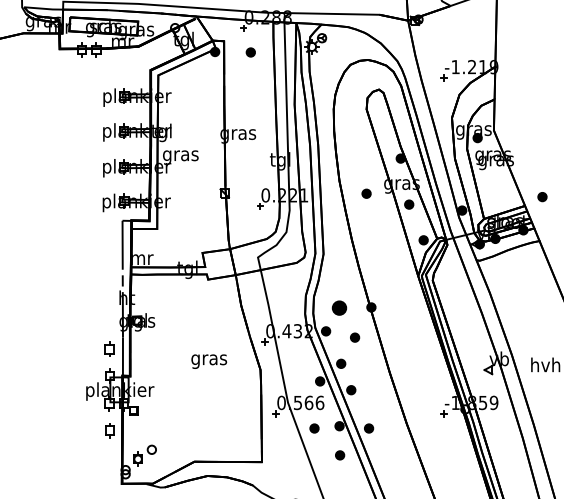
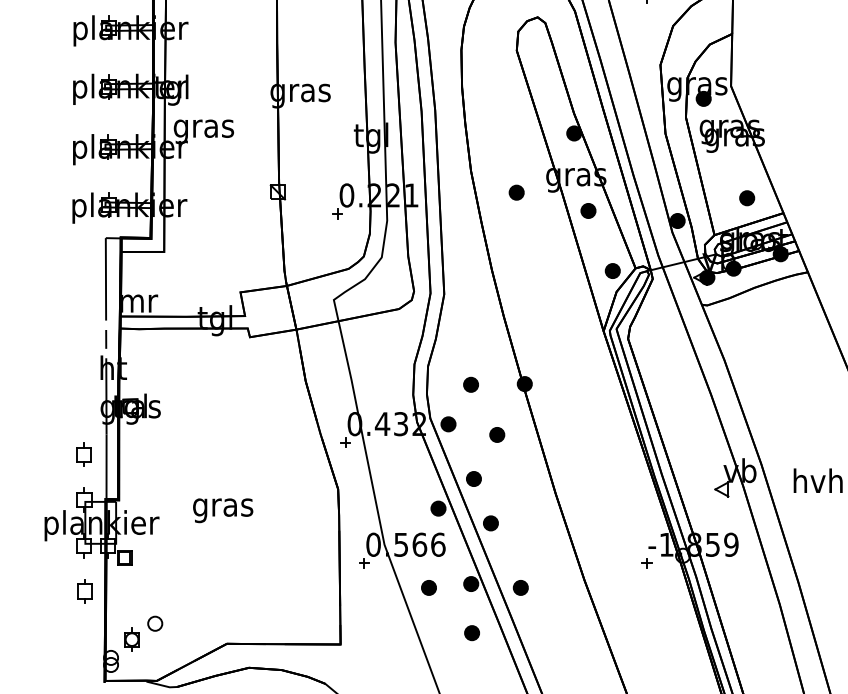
part: (542, 197) -> (747, 198), moved
part: (339, 307) -> (471, 384), size x0.62
text: (209, 361) -> (223, 510), moved

